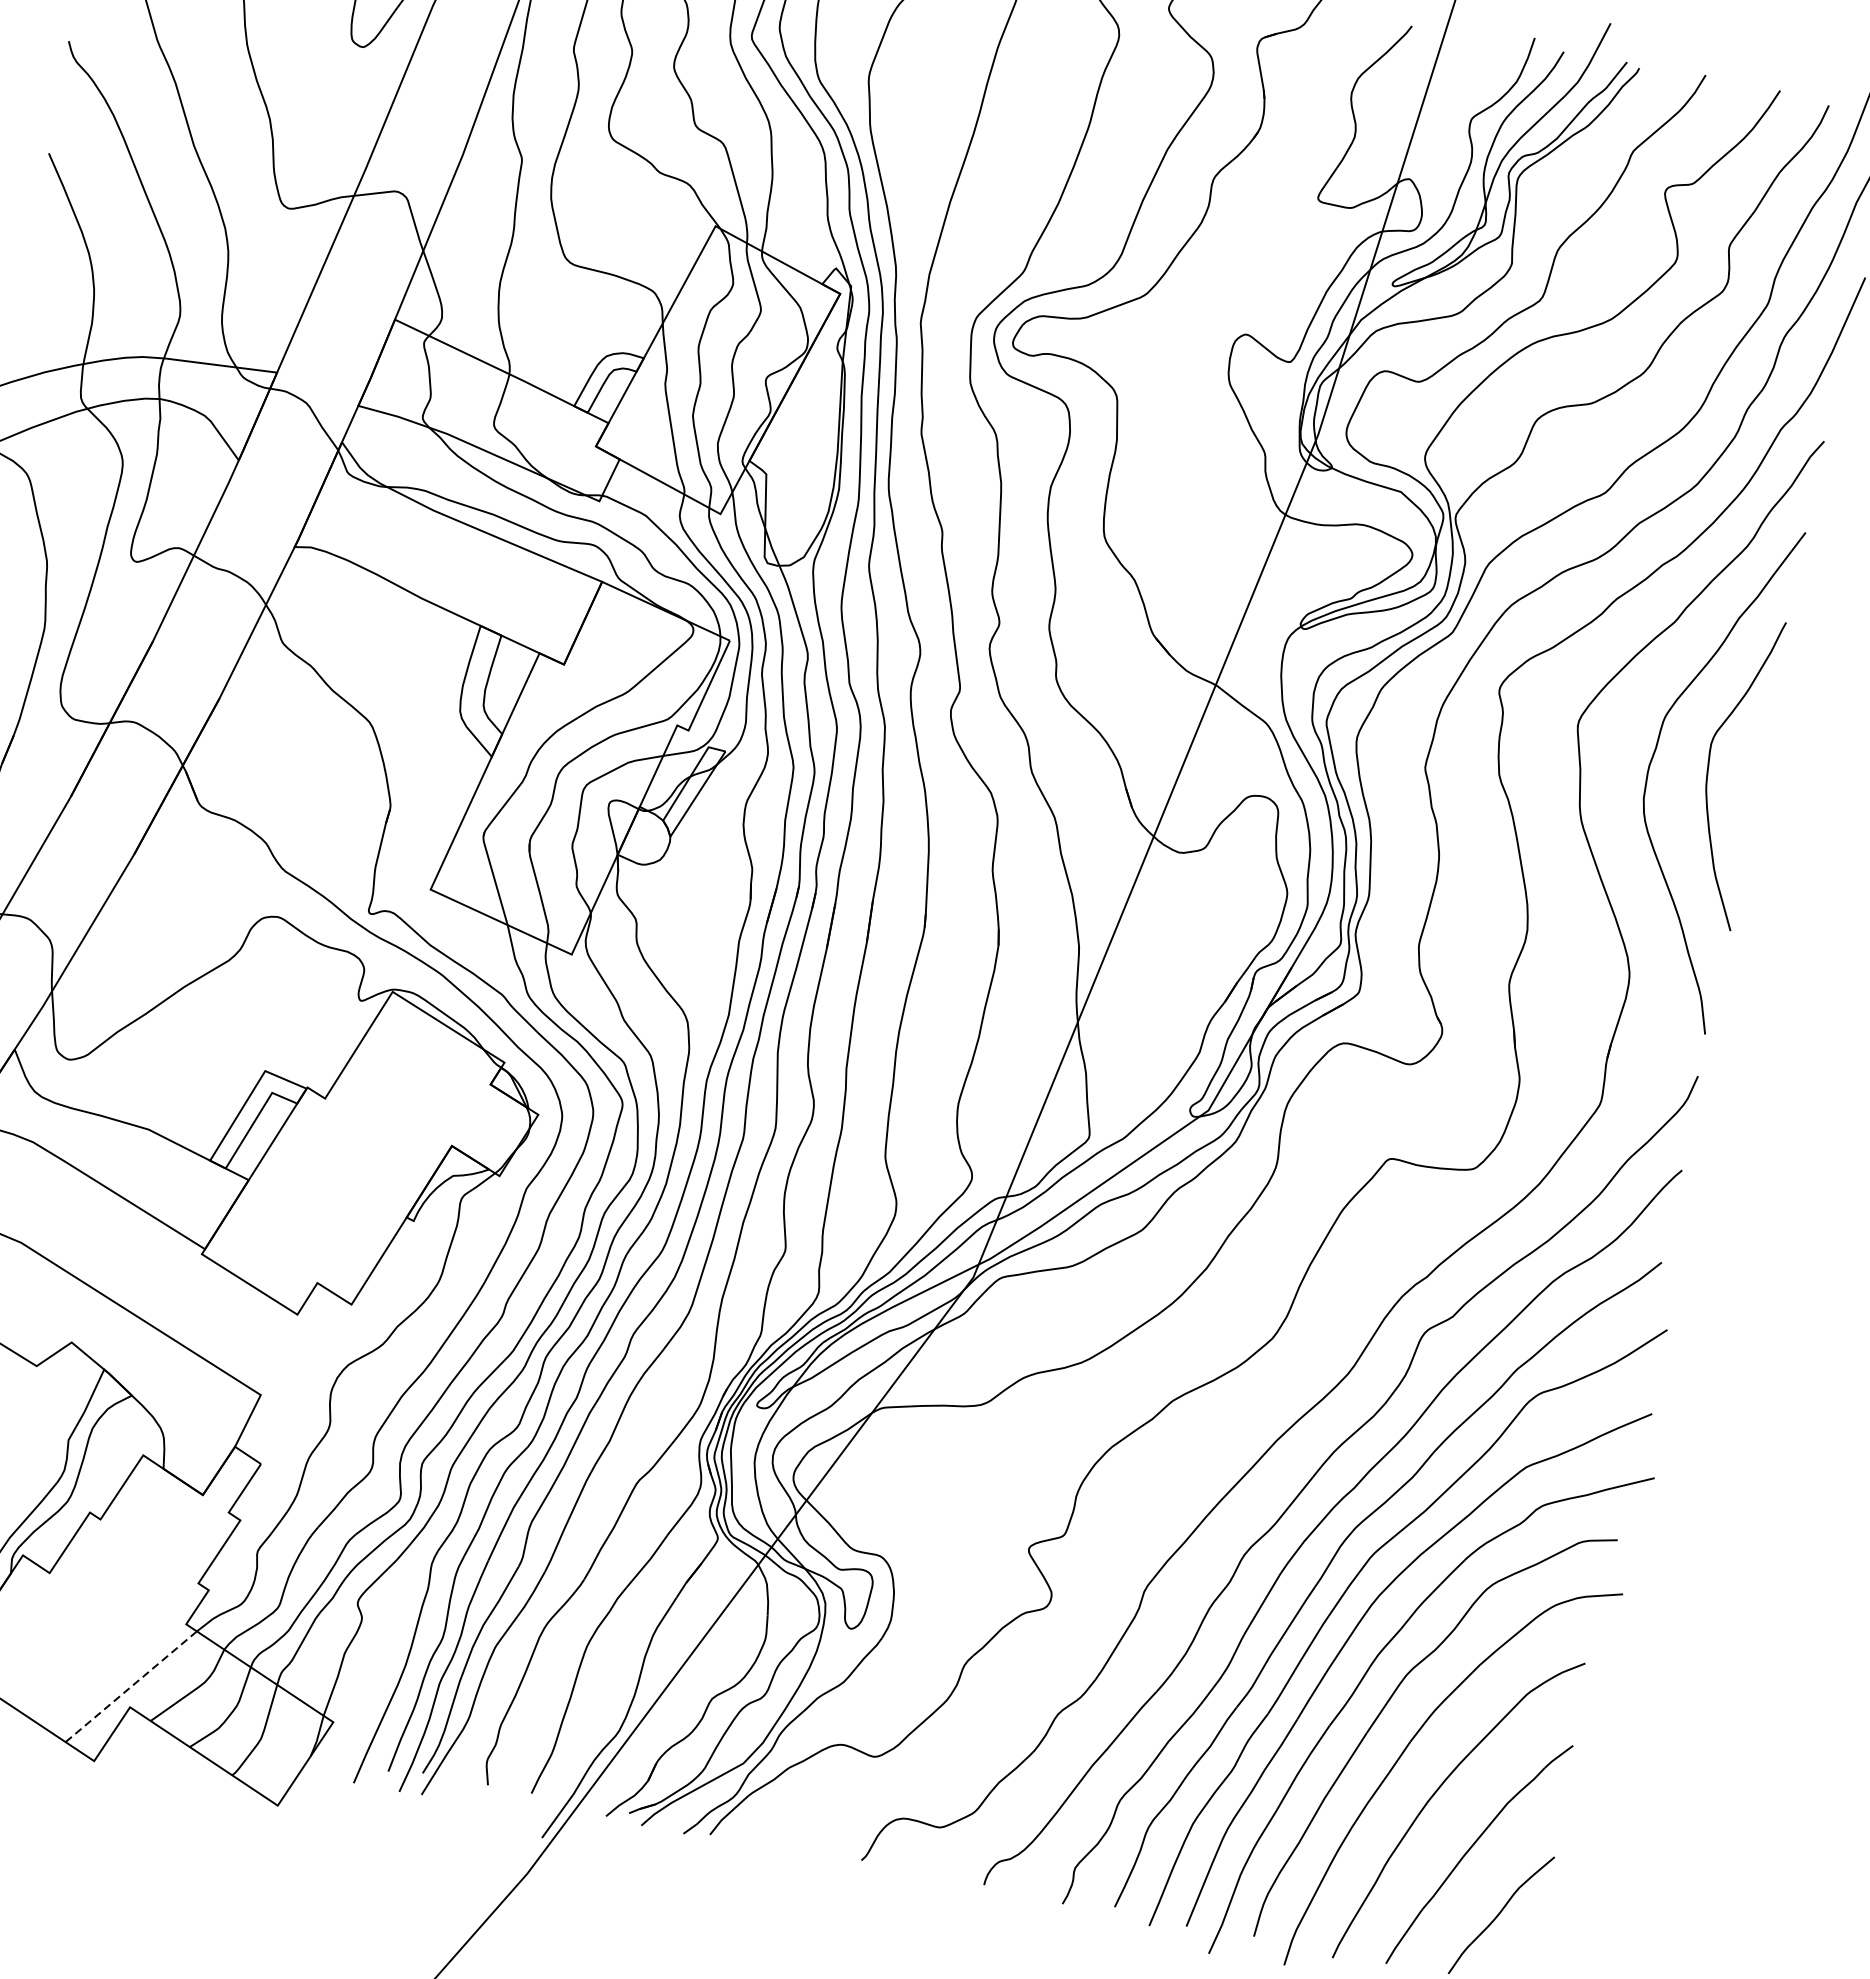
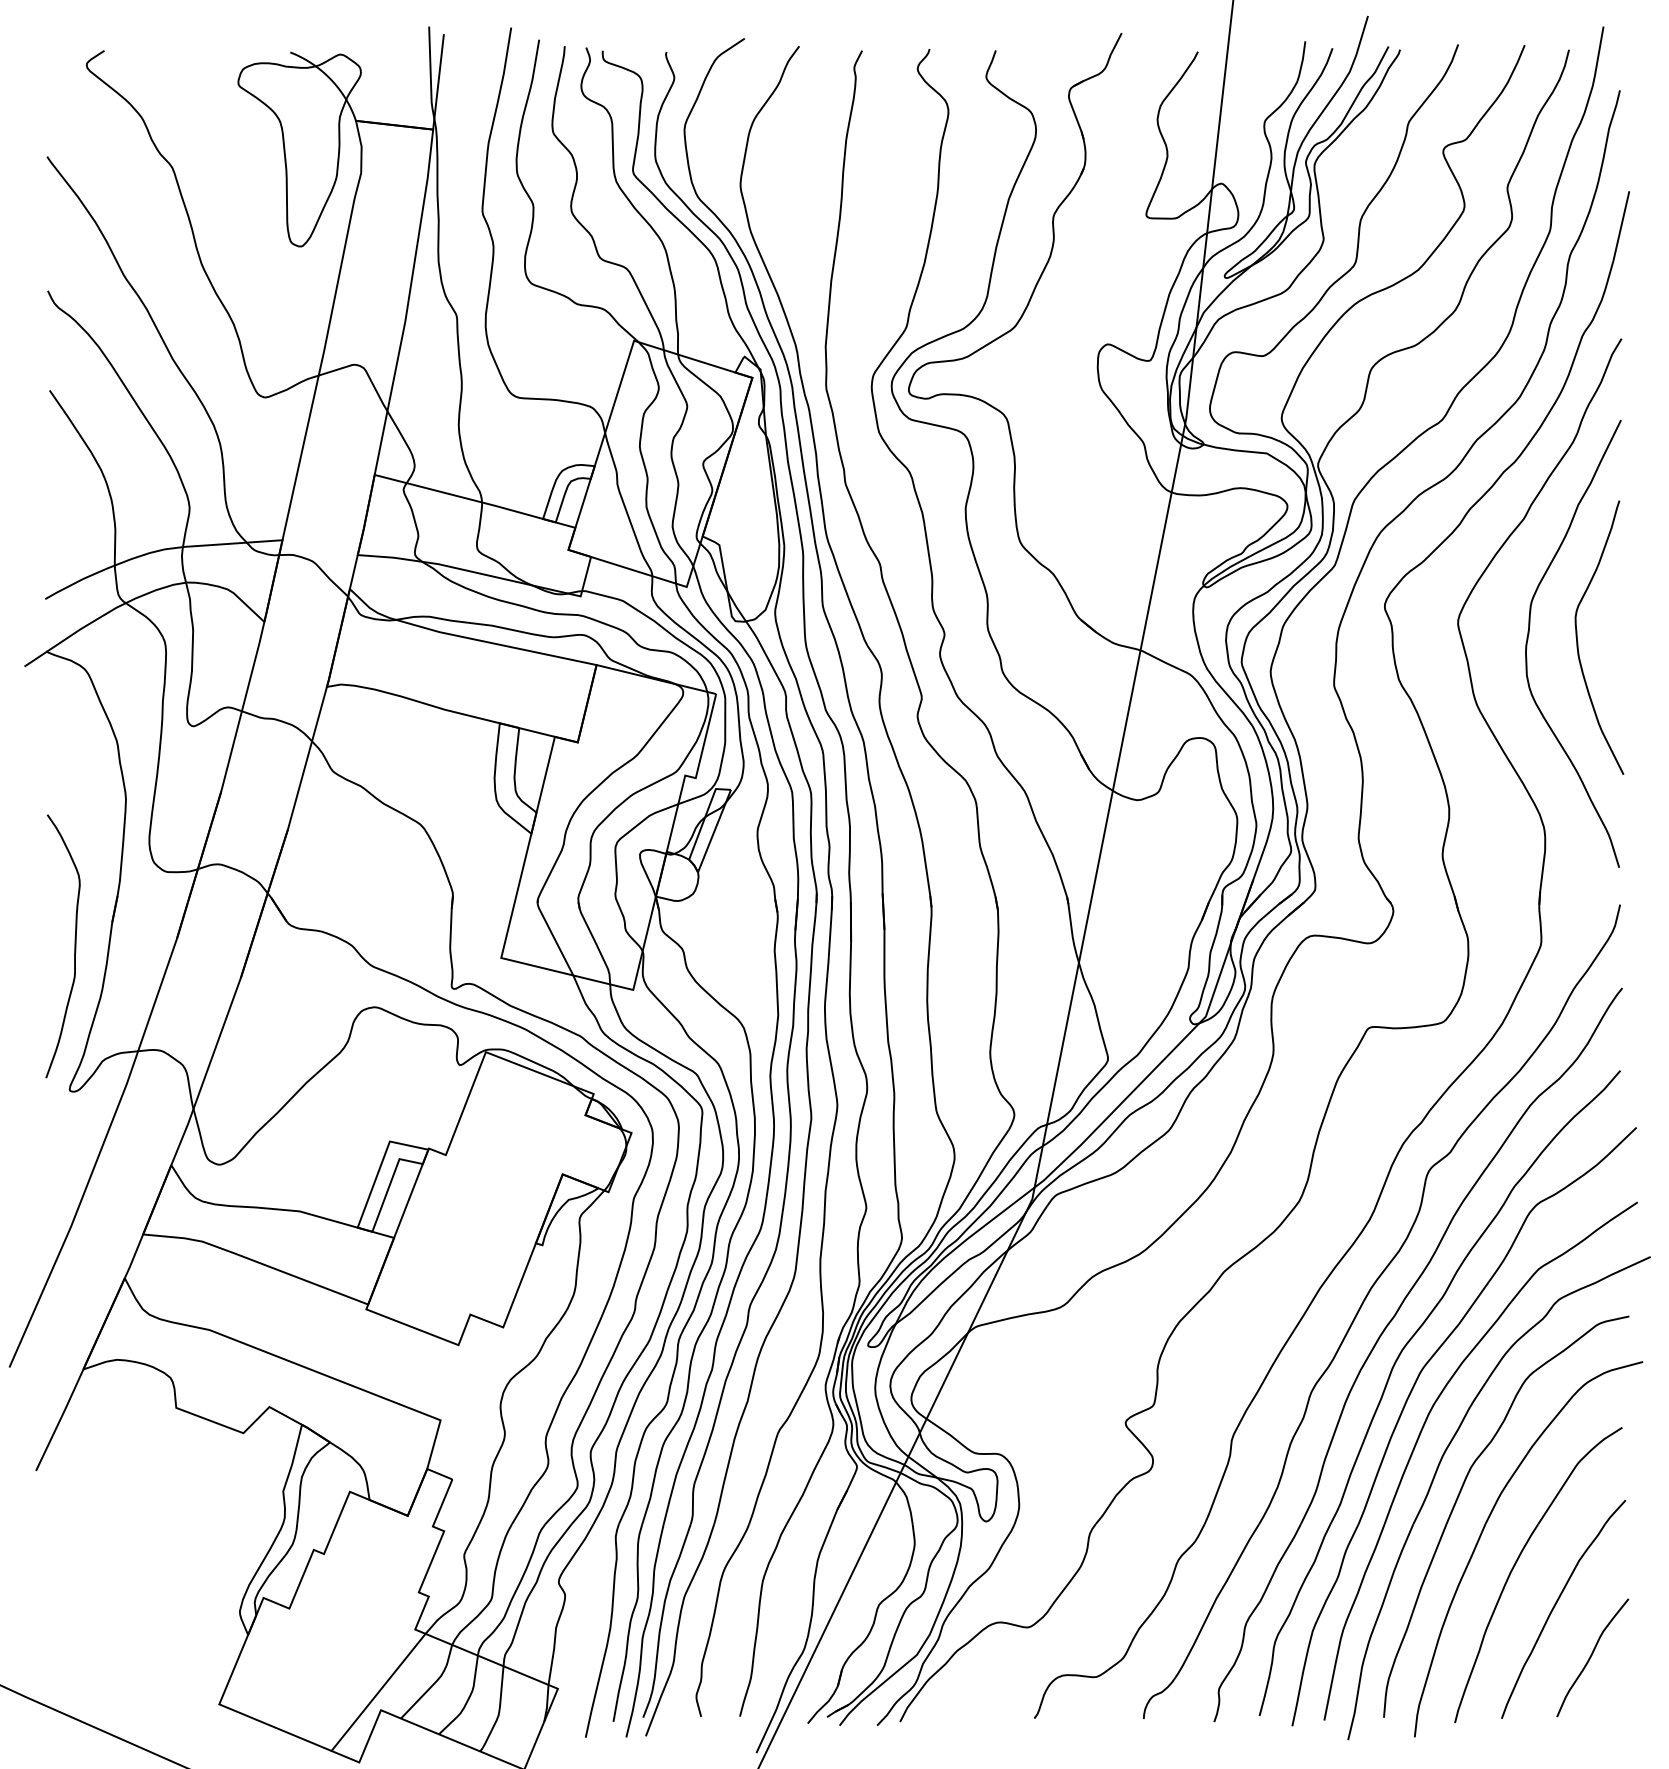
line: (131, 1686) -> (378, 1692), dashed -> solid

